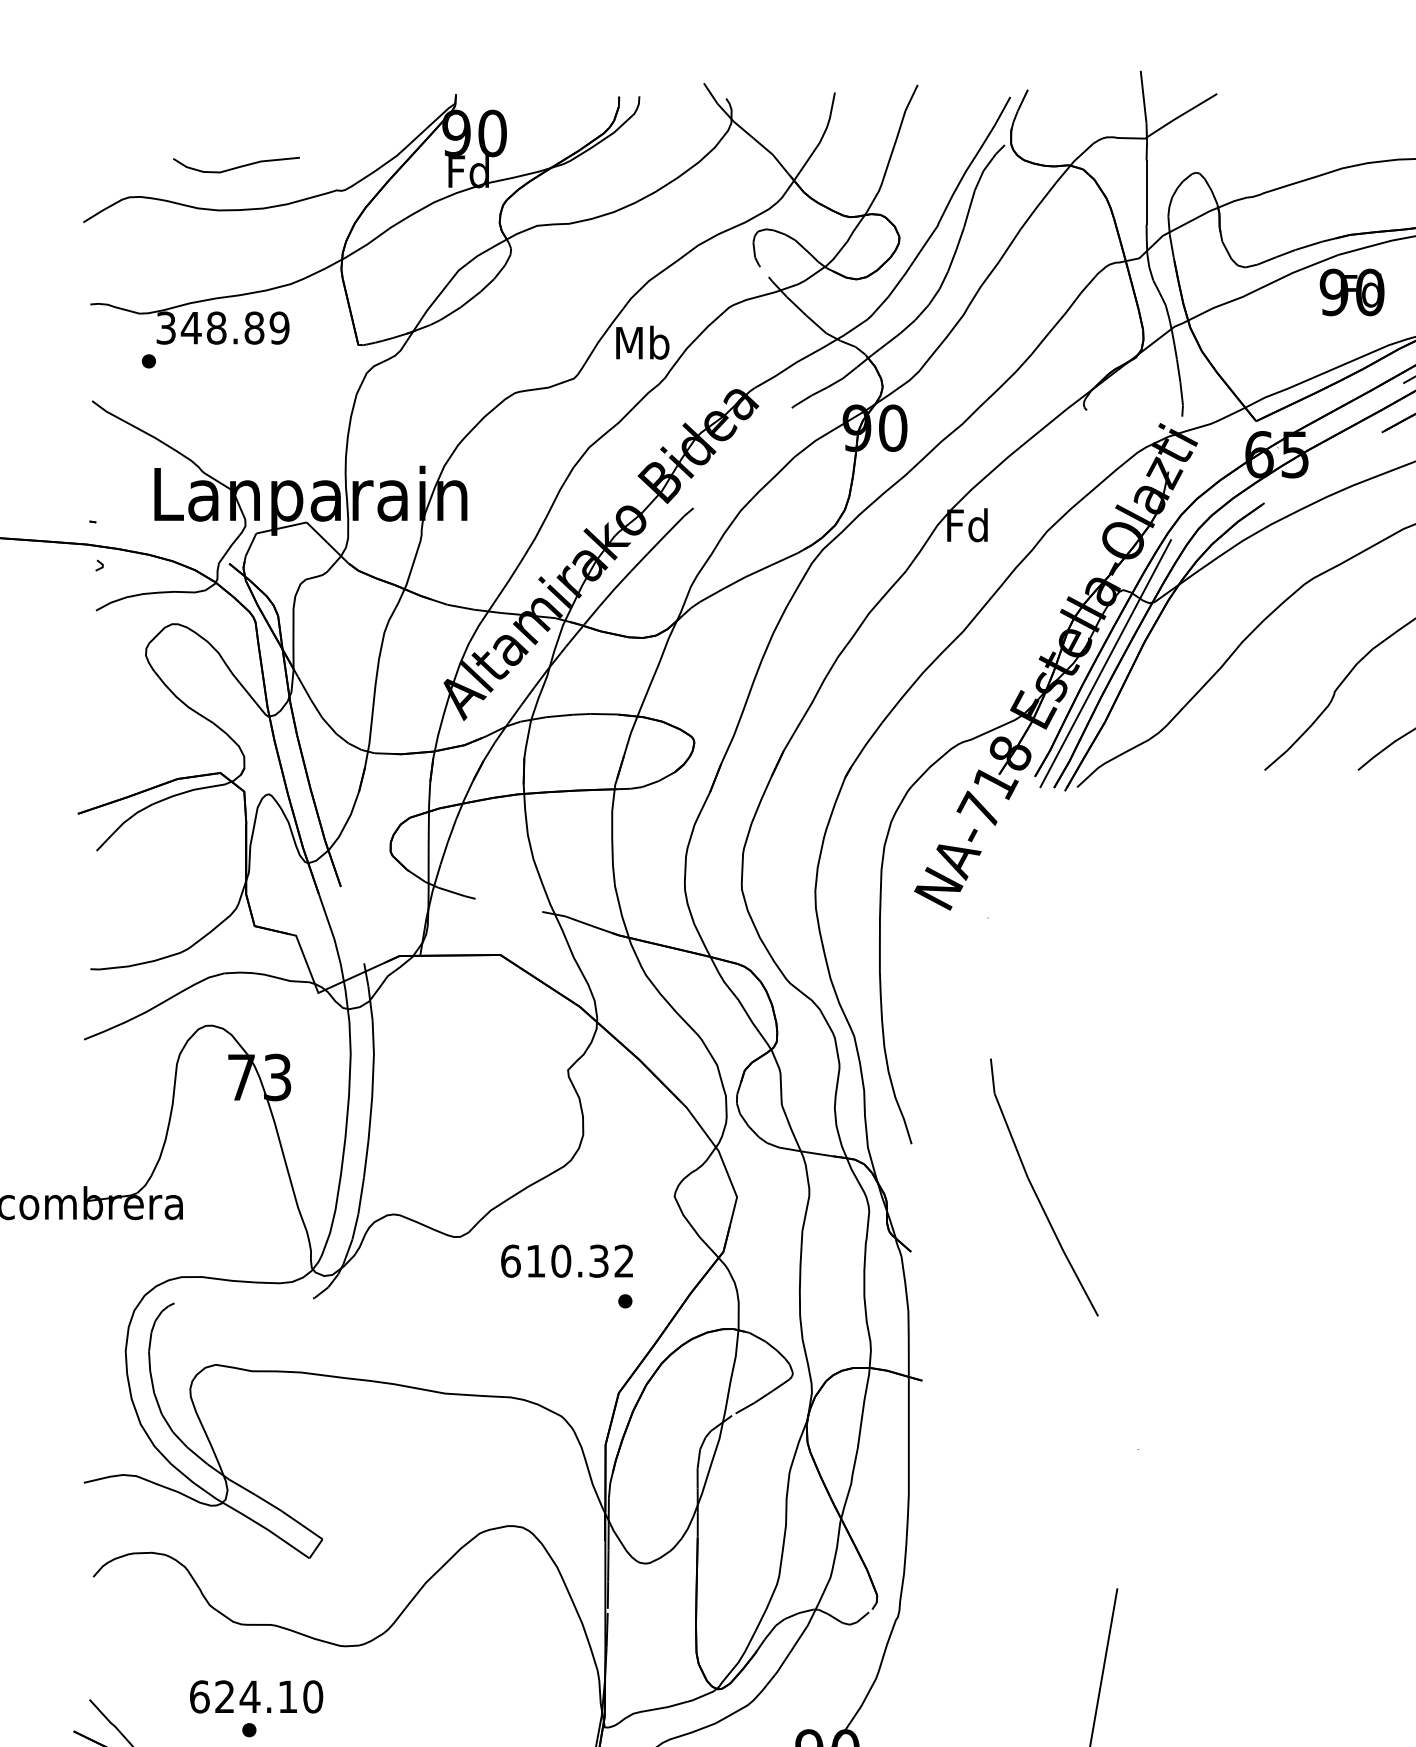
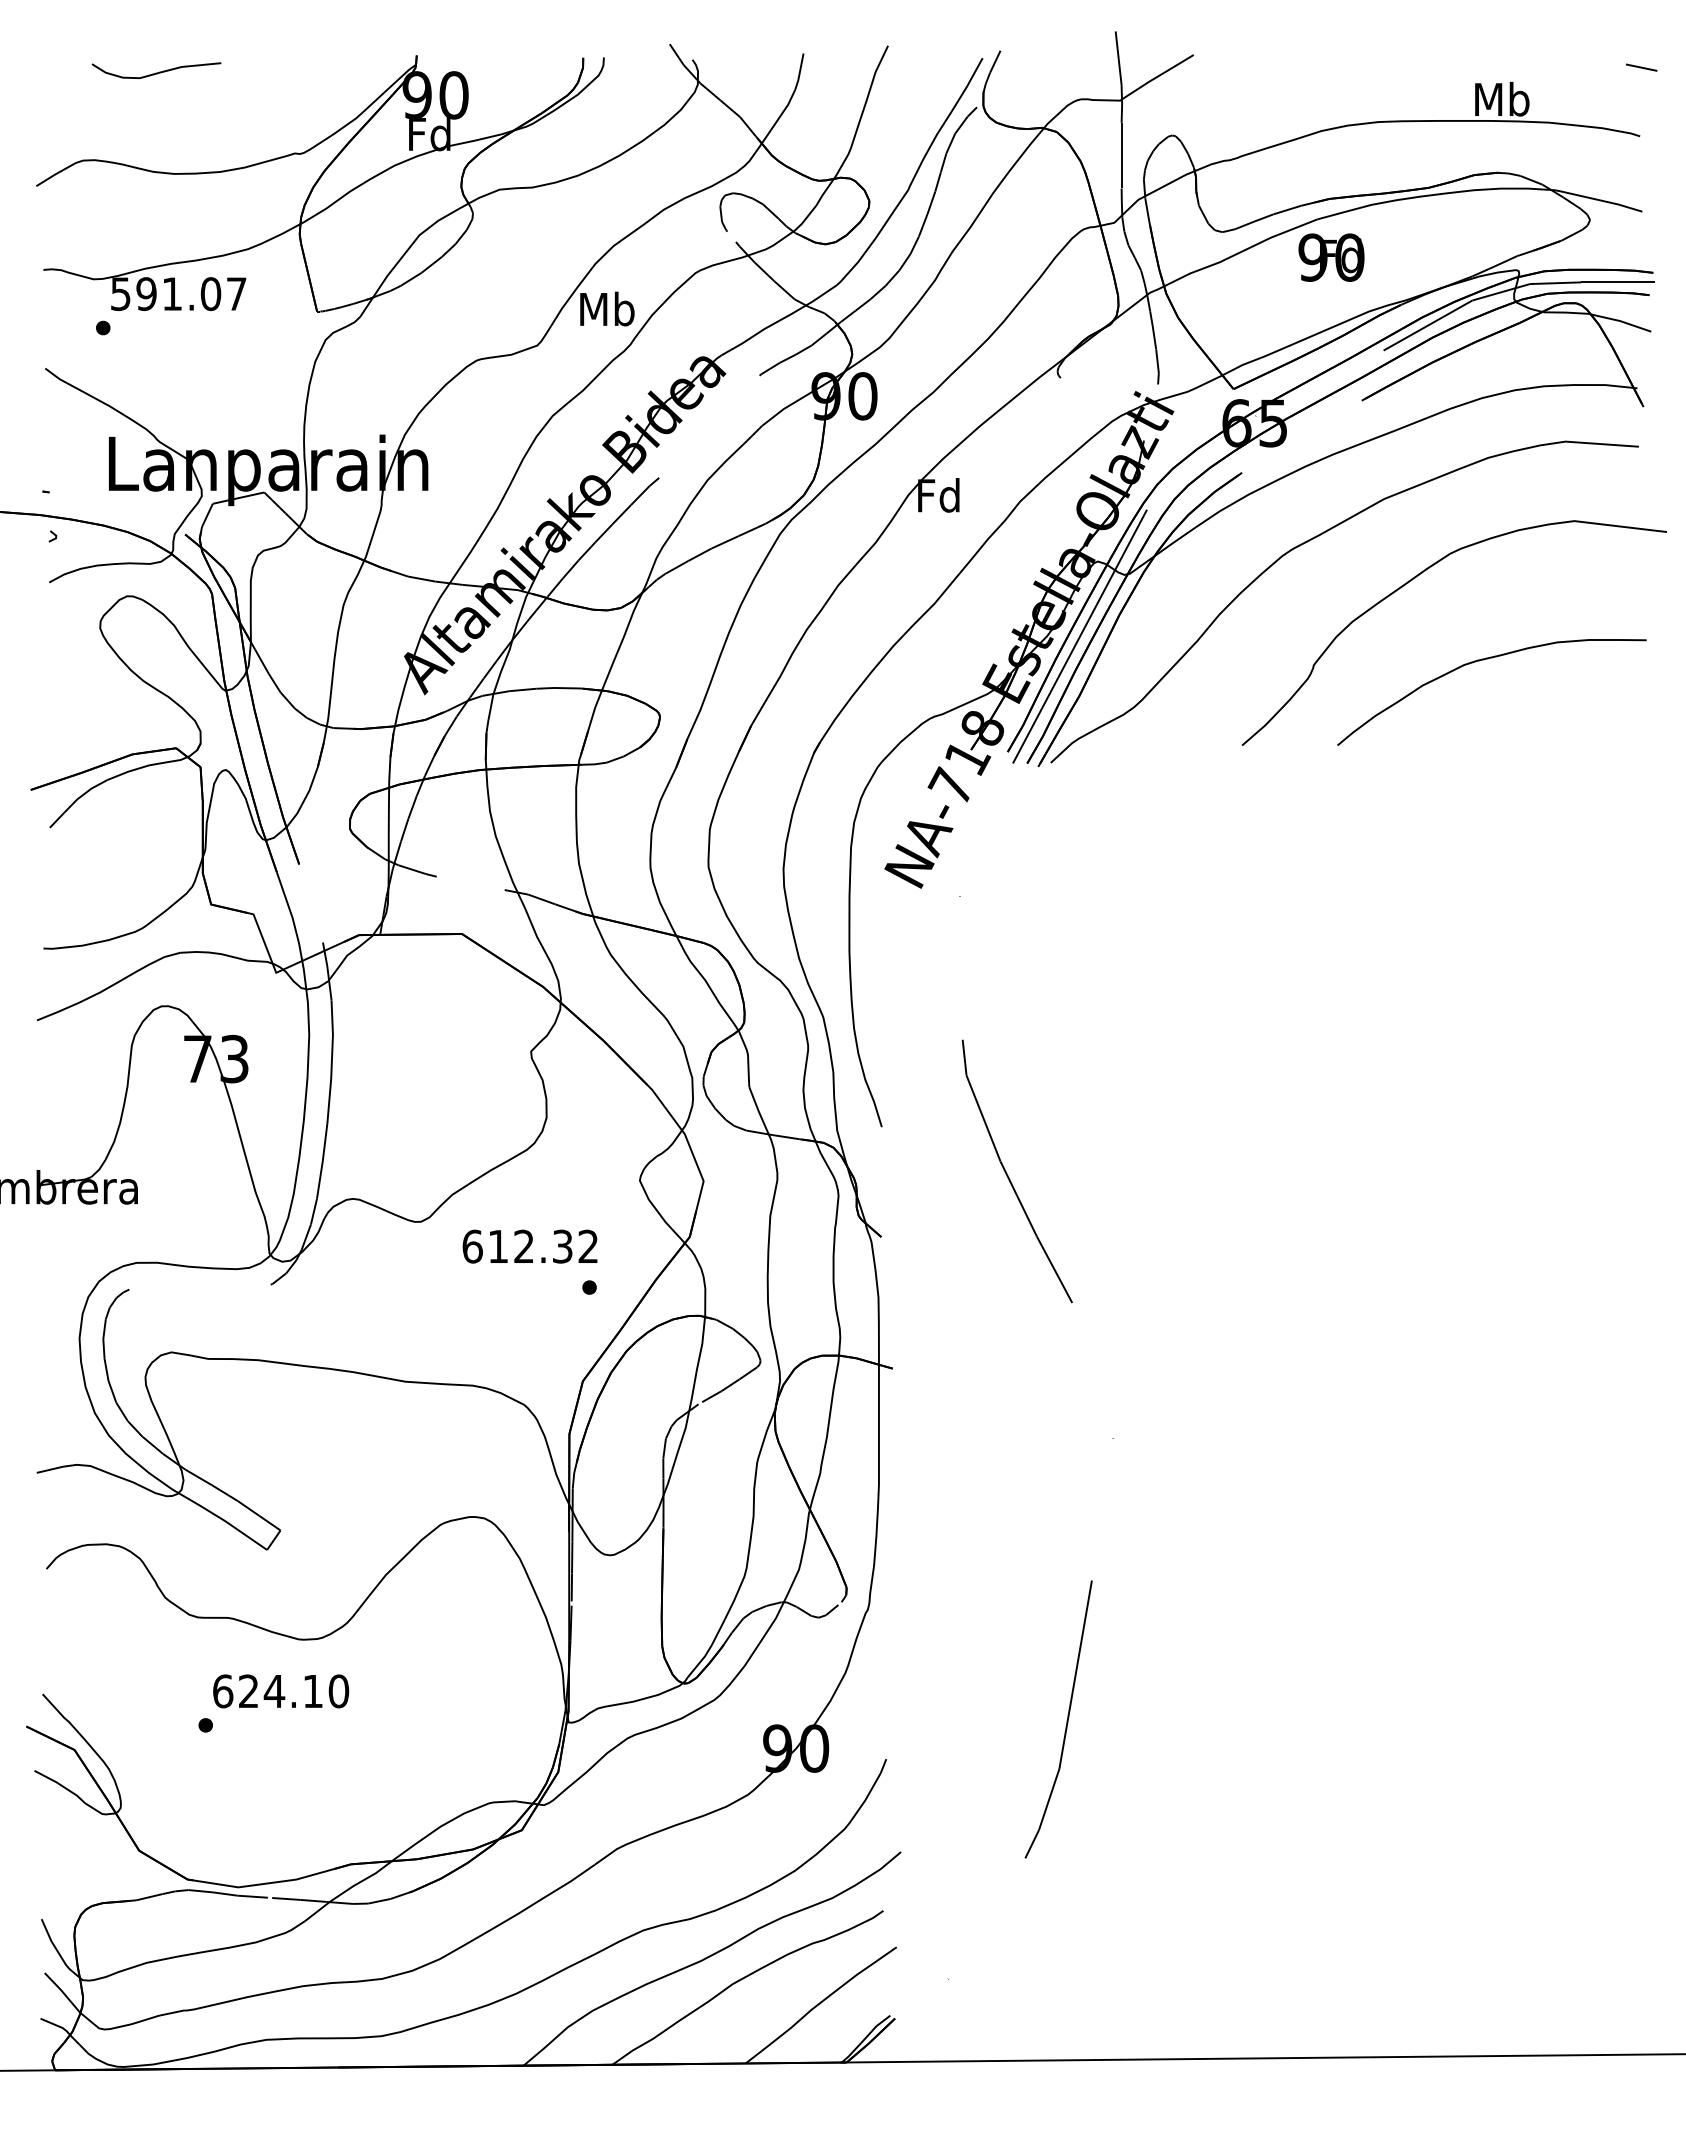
curve: (236, 166) -> (156, 72), moved
text: (222, 328) -> (178, 294), 348.89 -> 591.07
text: (561, 1261) -> (524, 1246), 610.32 -> 612.32
text: (256, 1697) -> (281, 1691), moved

